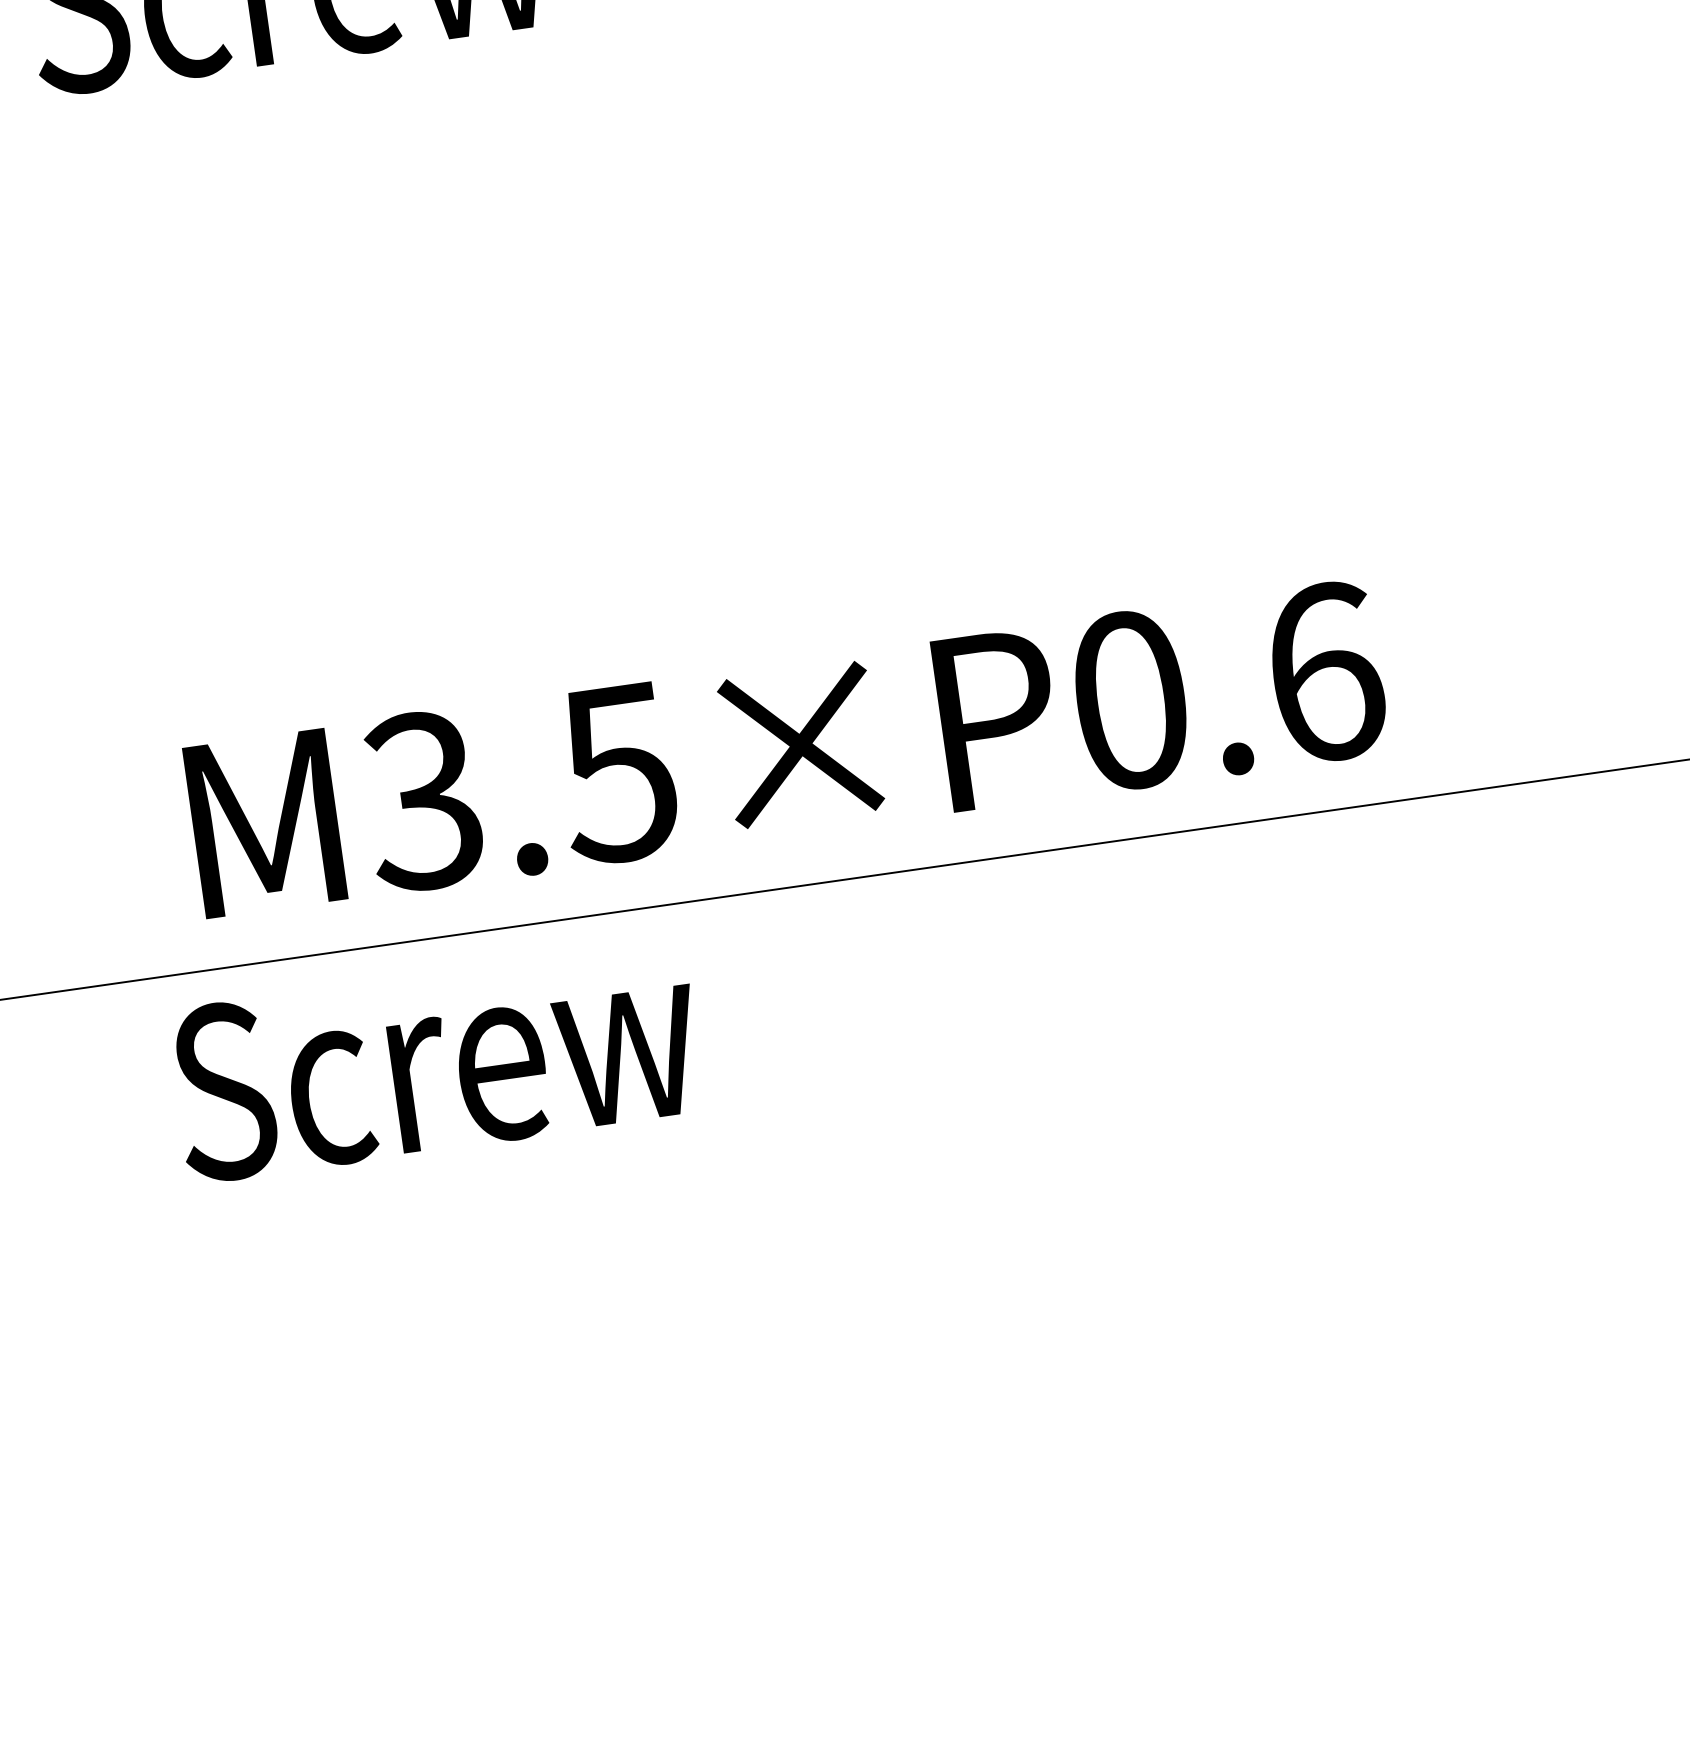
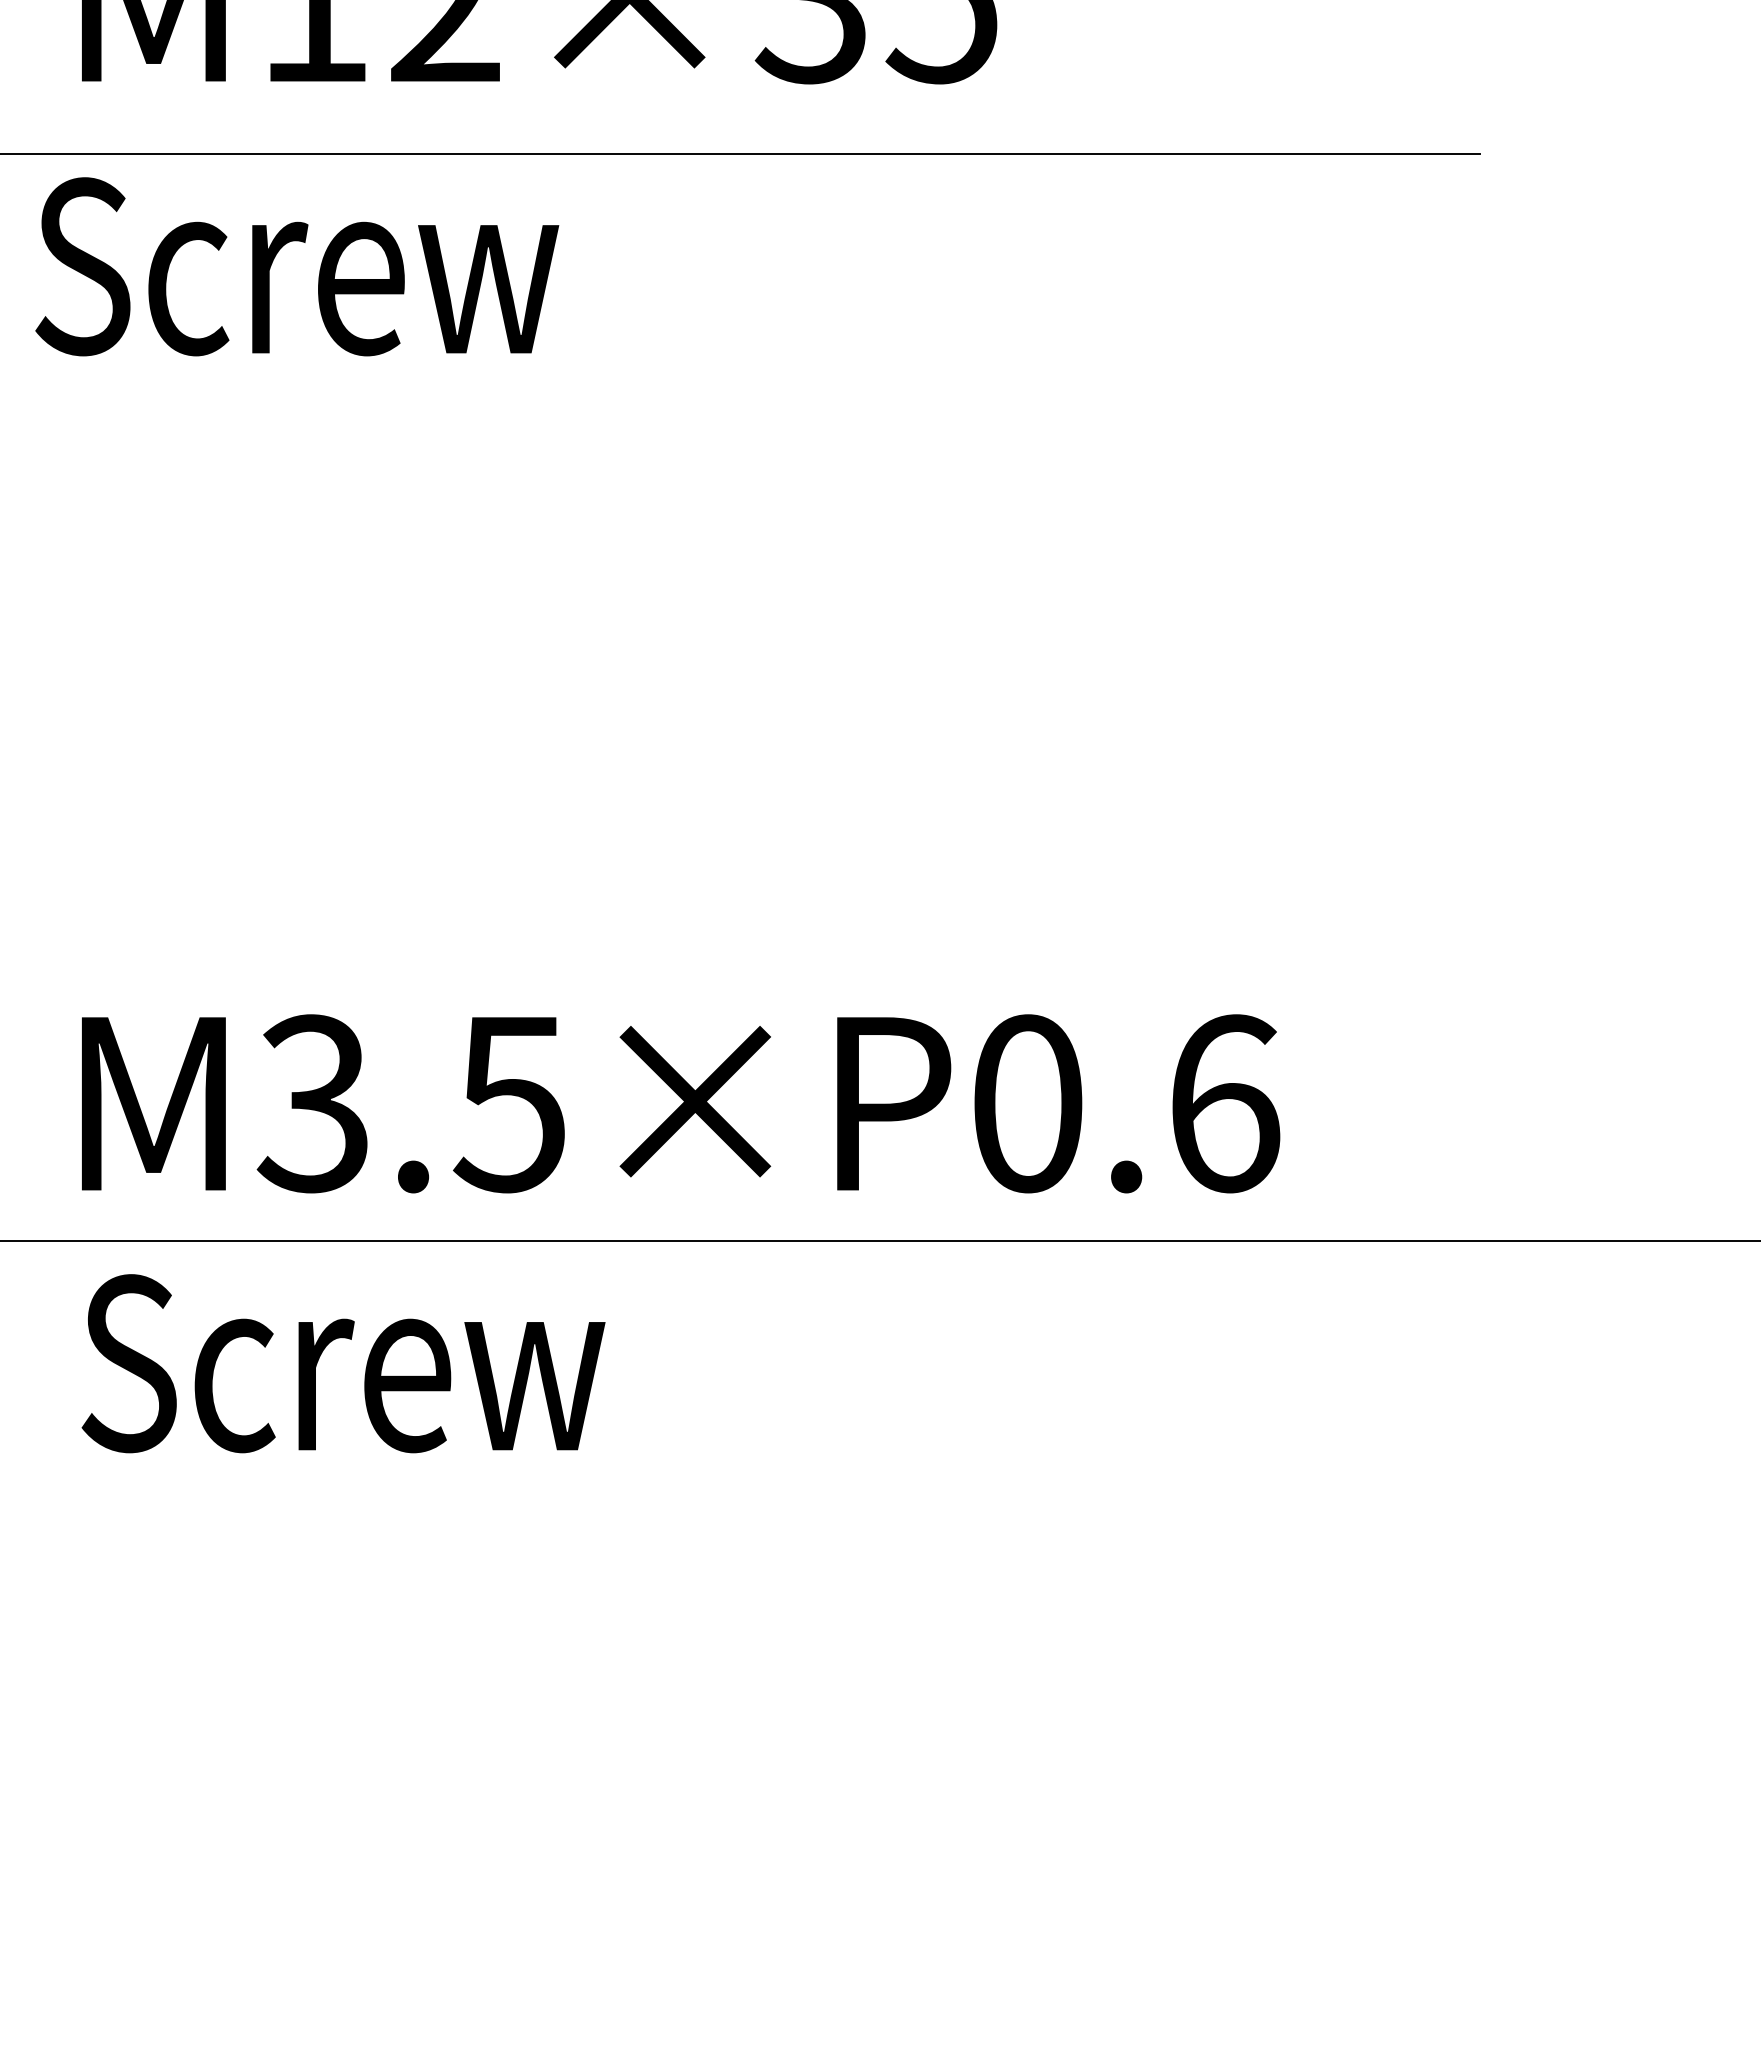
text: (436, 1061) -> (343, 1363), moved

